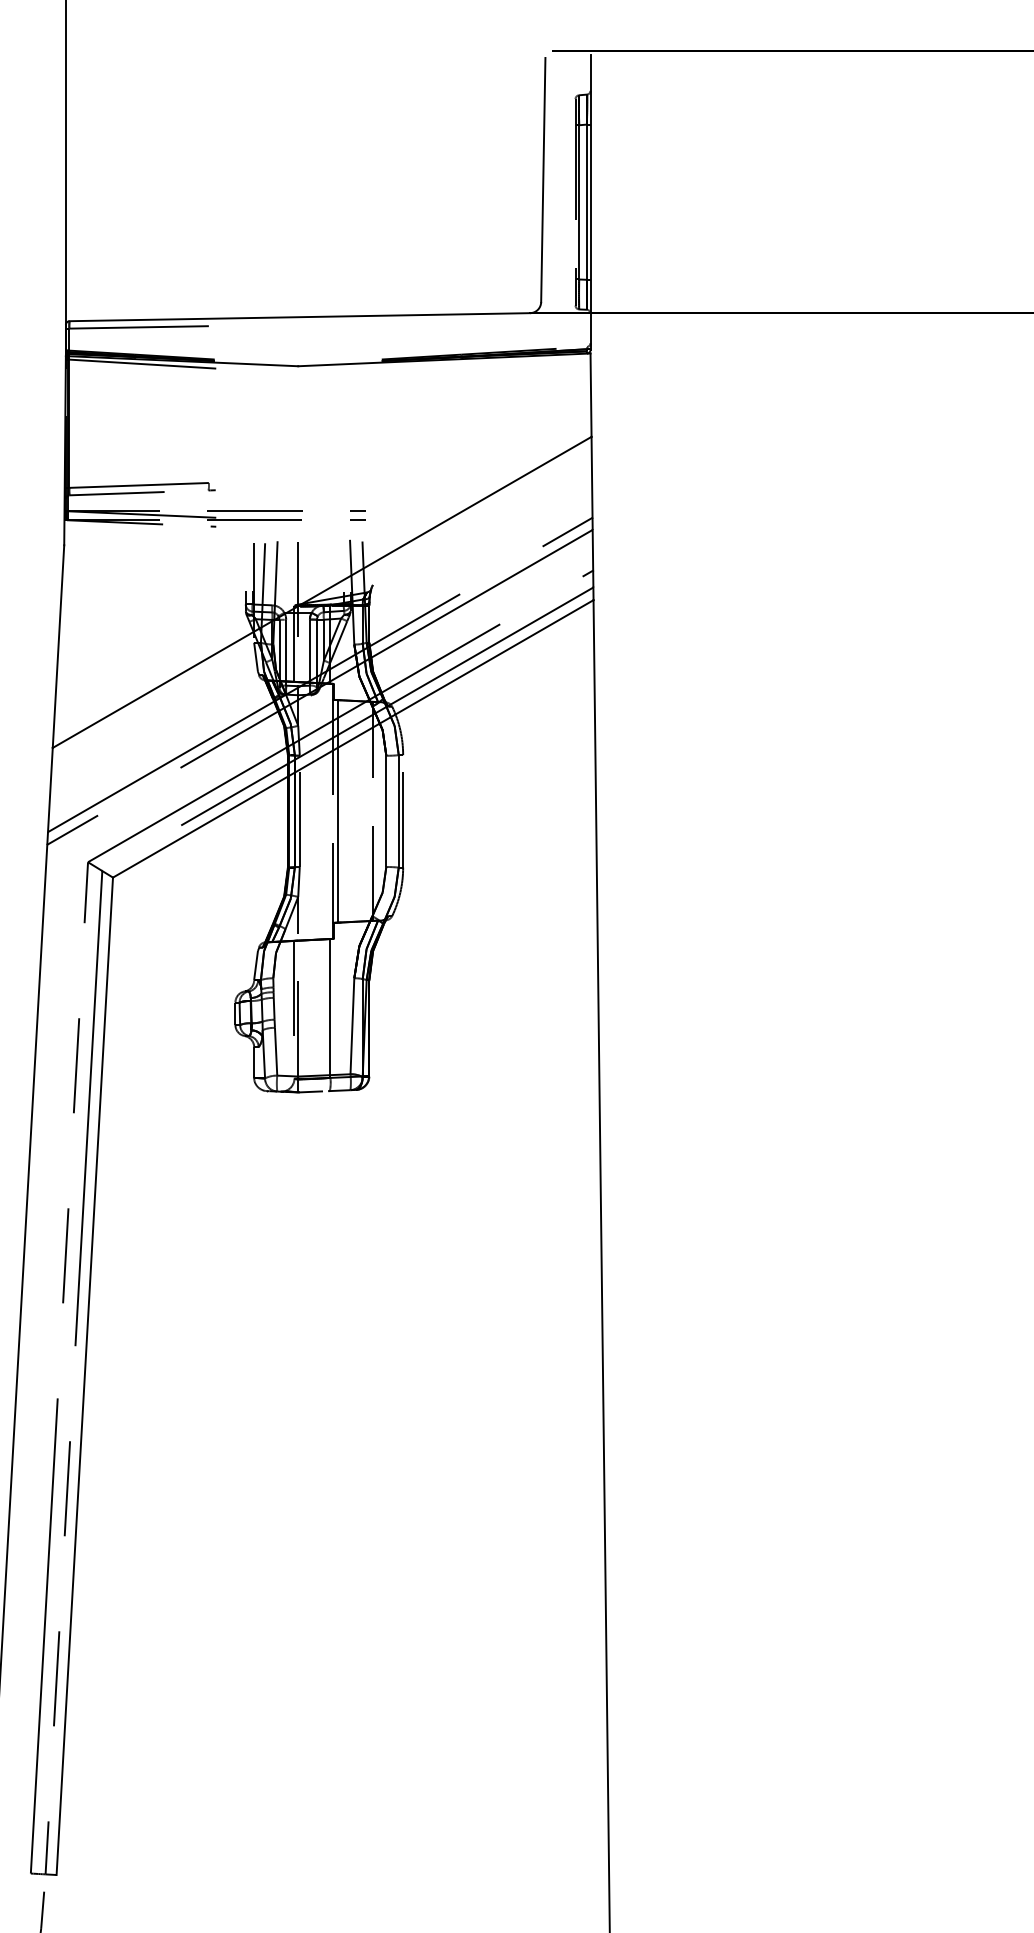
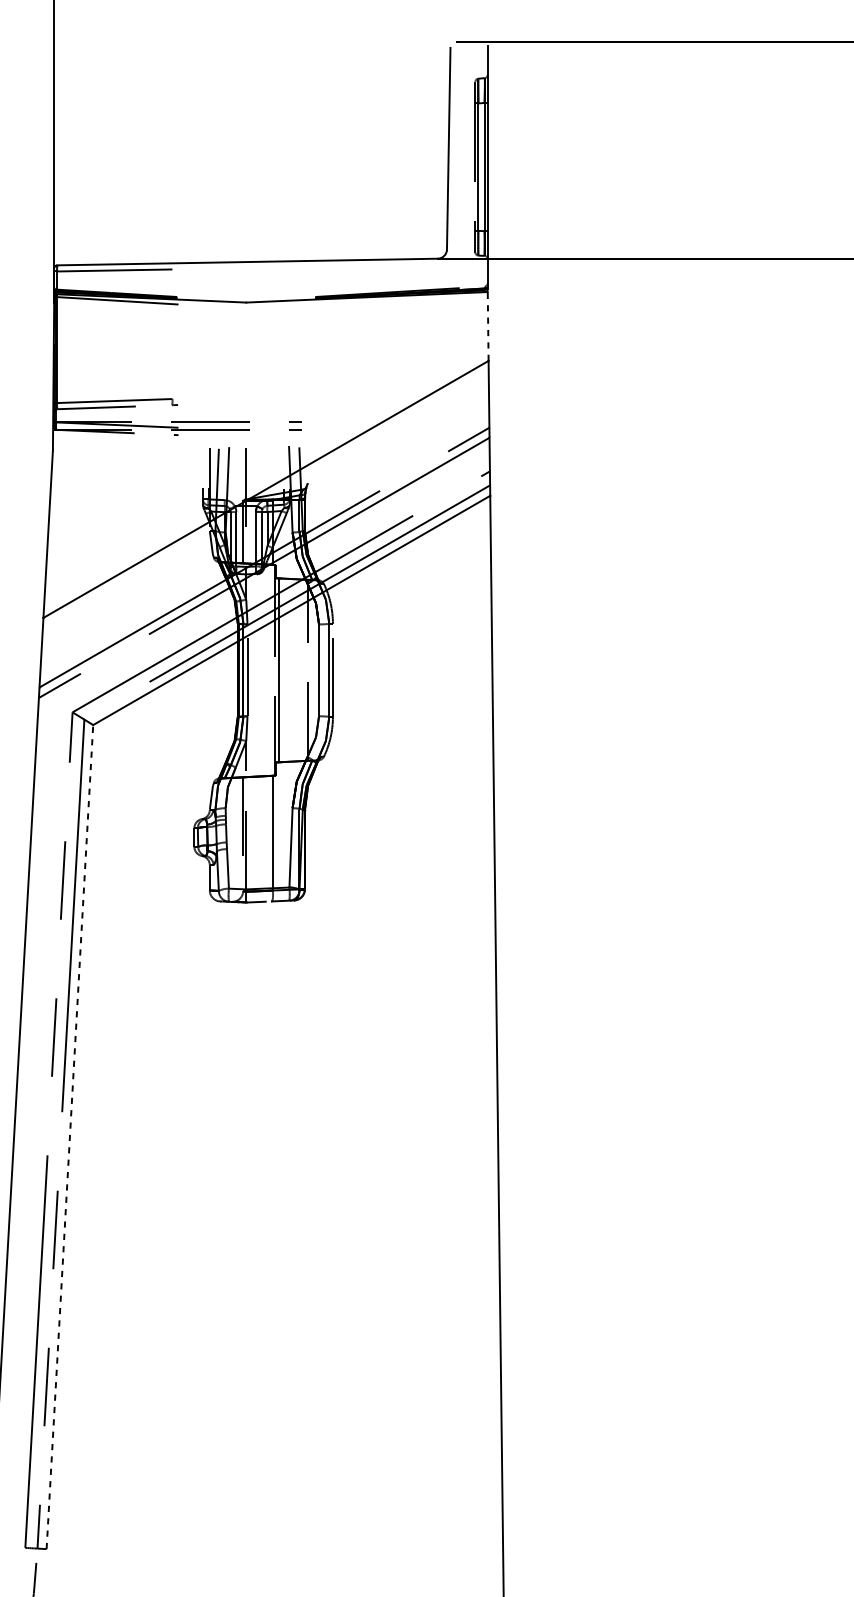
line: (591, 395) -> (488, 326), solid -> dashed
line: (84, 1376) -> (69, 1137), solid -> dashed

